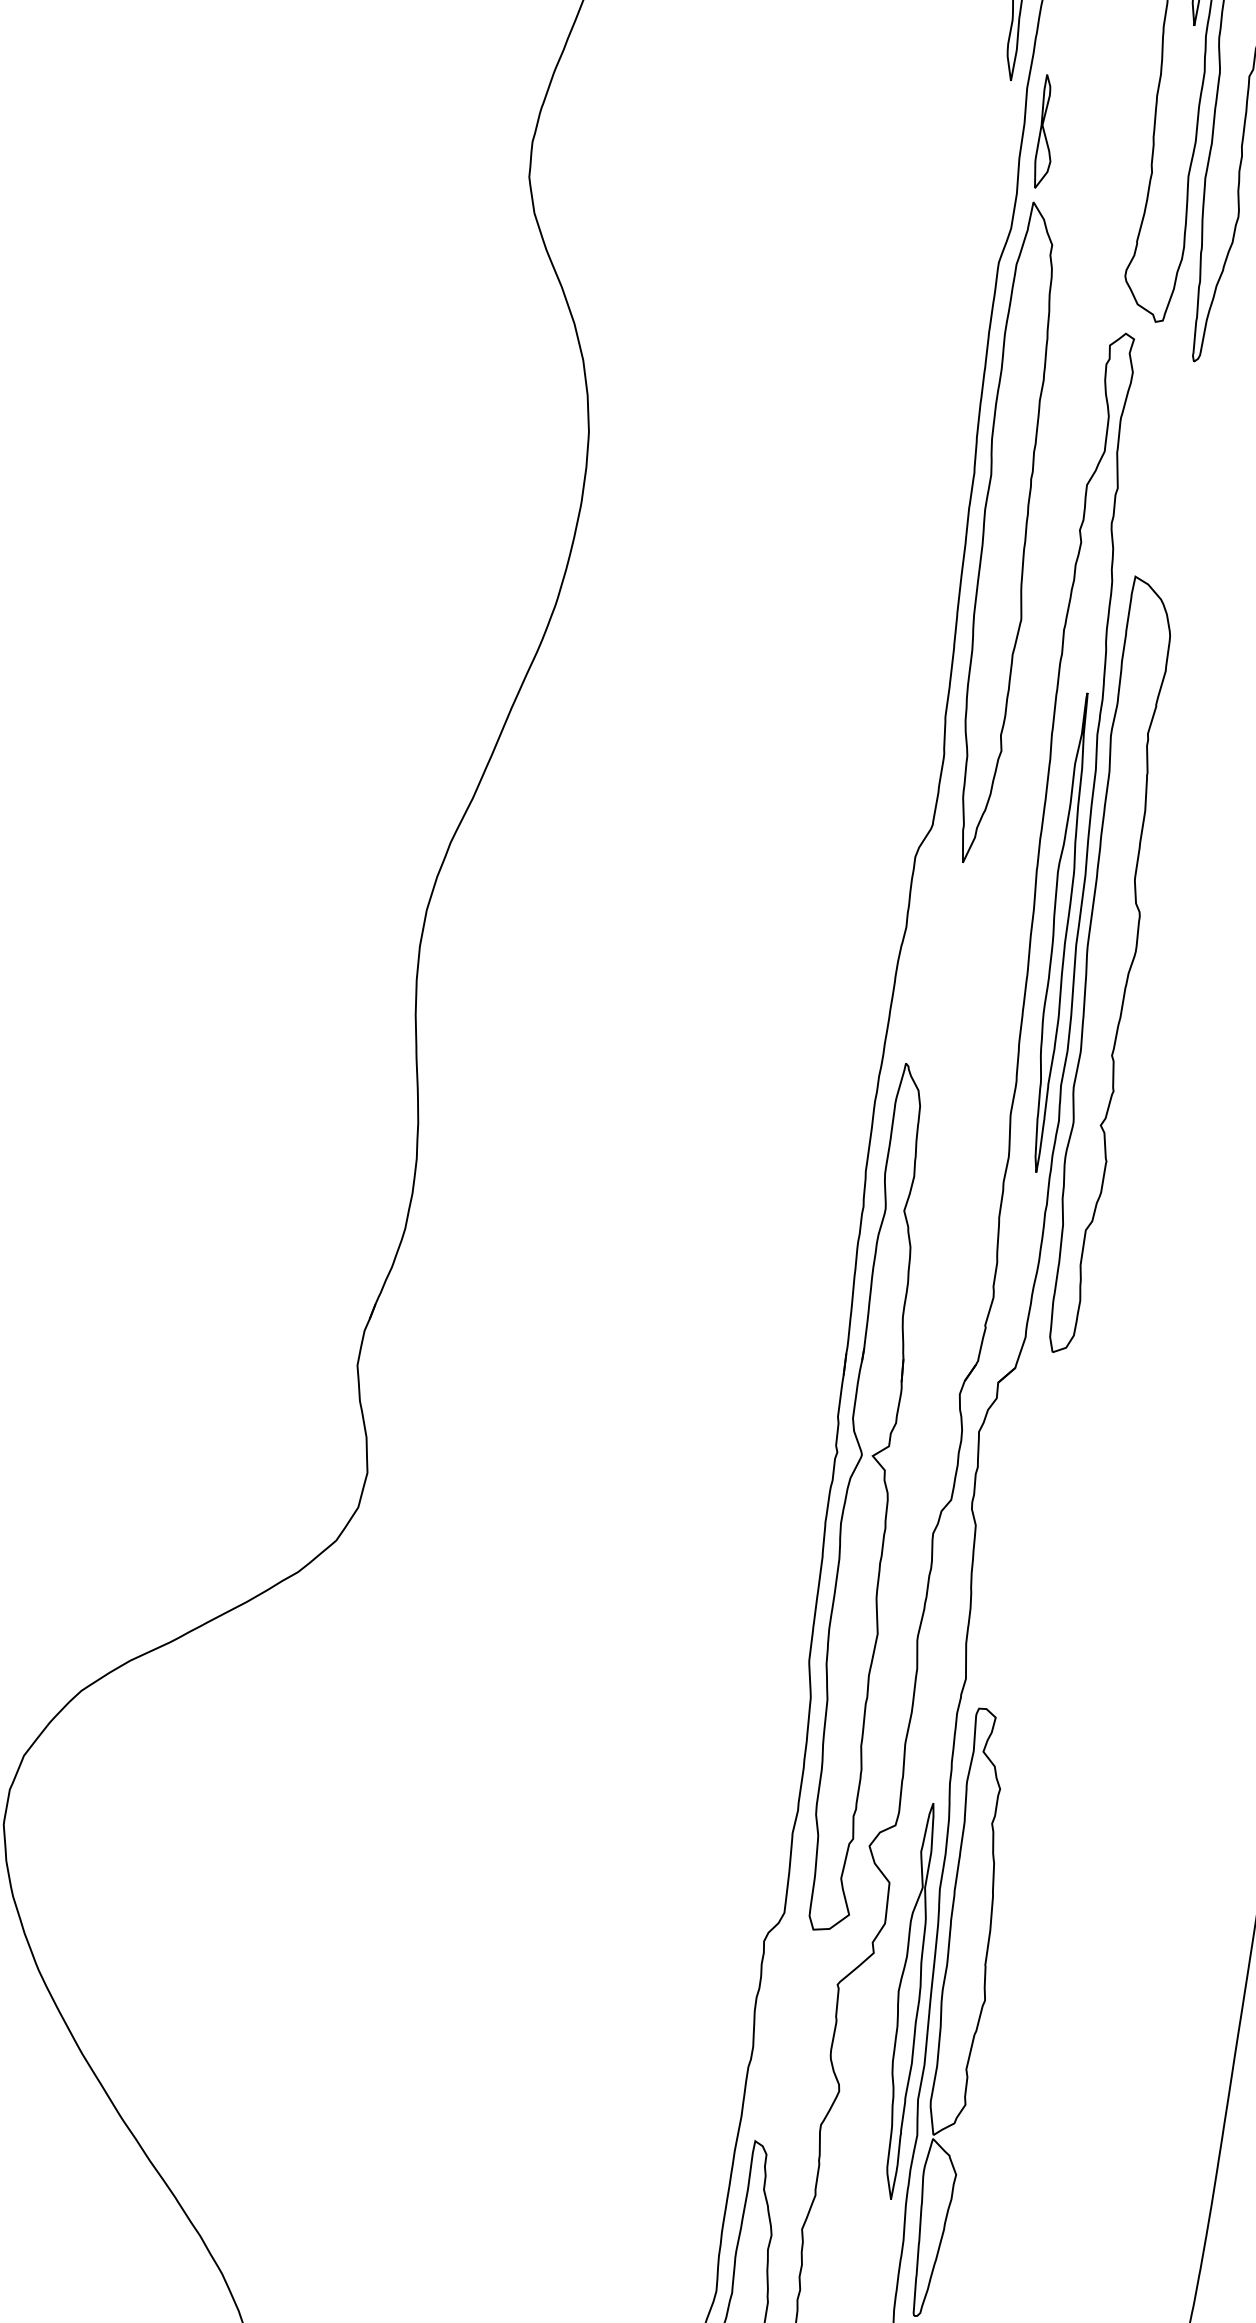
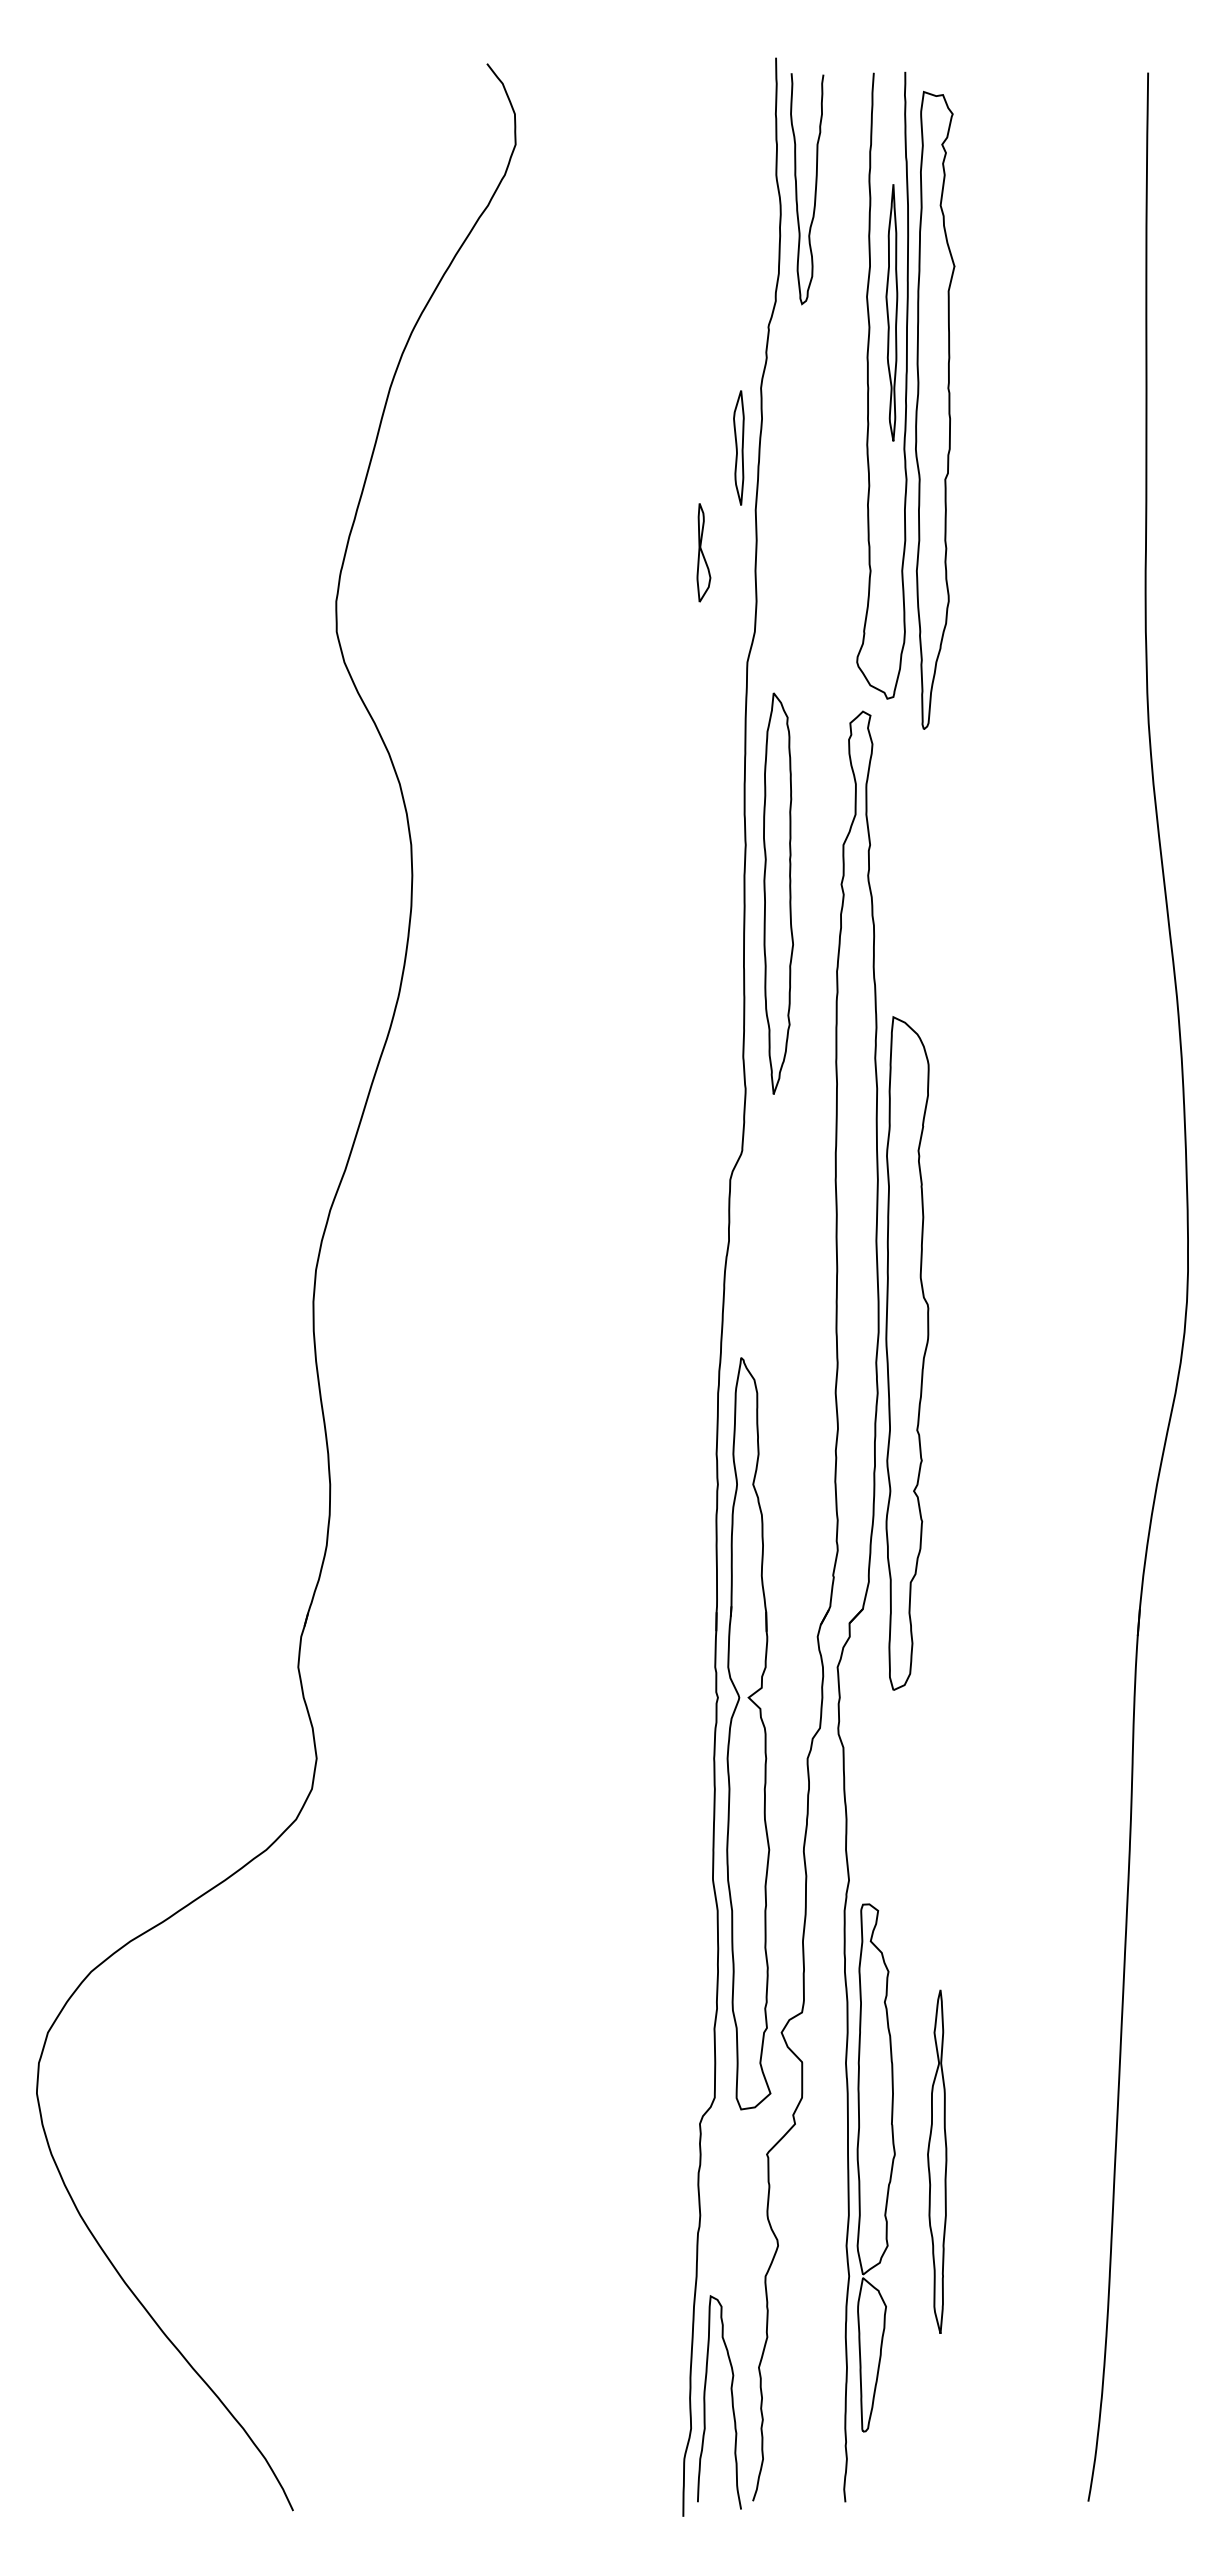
part: (1045, 131) -> (703, 552), moved
part: (1006, 532) -> (778, 893), size x0.7
part: (1059, 932) -> (860, 1231), removed
part: (1110, 965) -> (907, 1353), moved
part: (908, 2000) -> (937, 2161), moved

